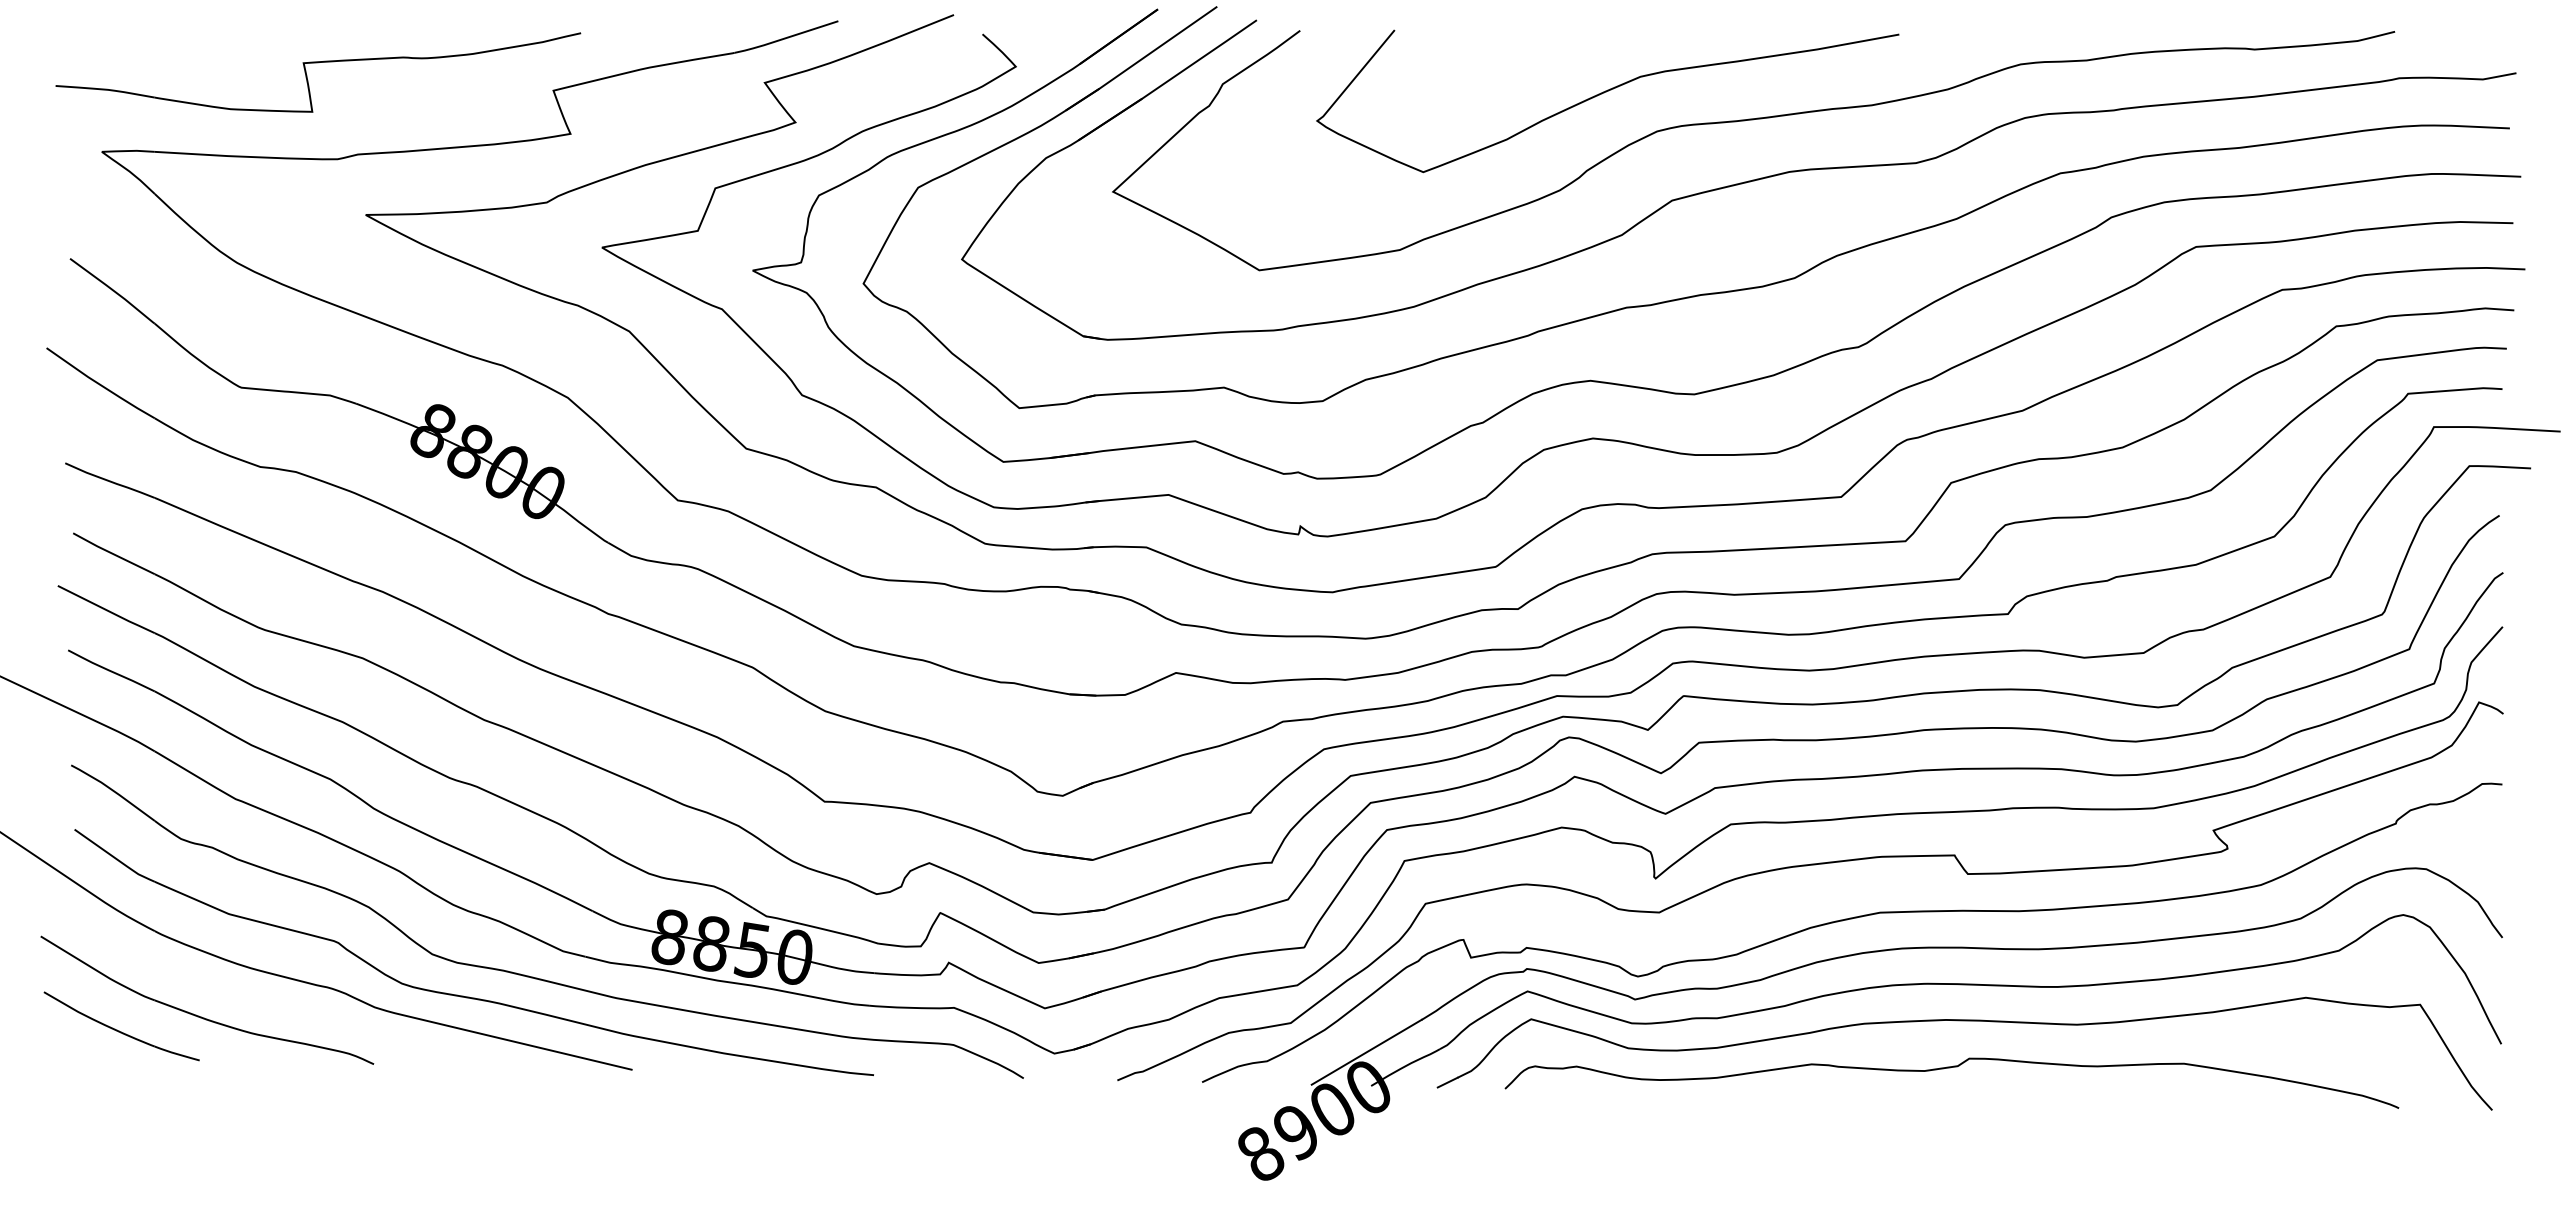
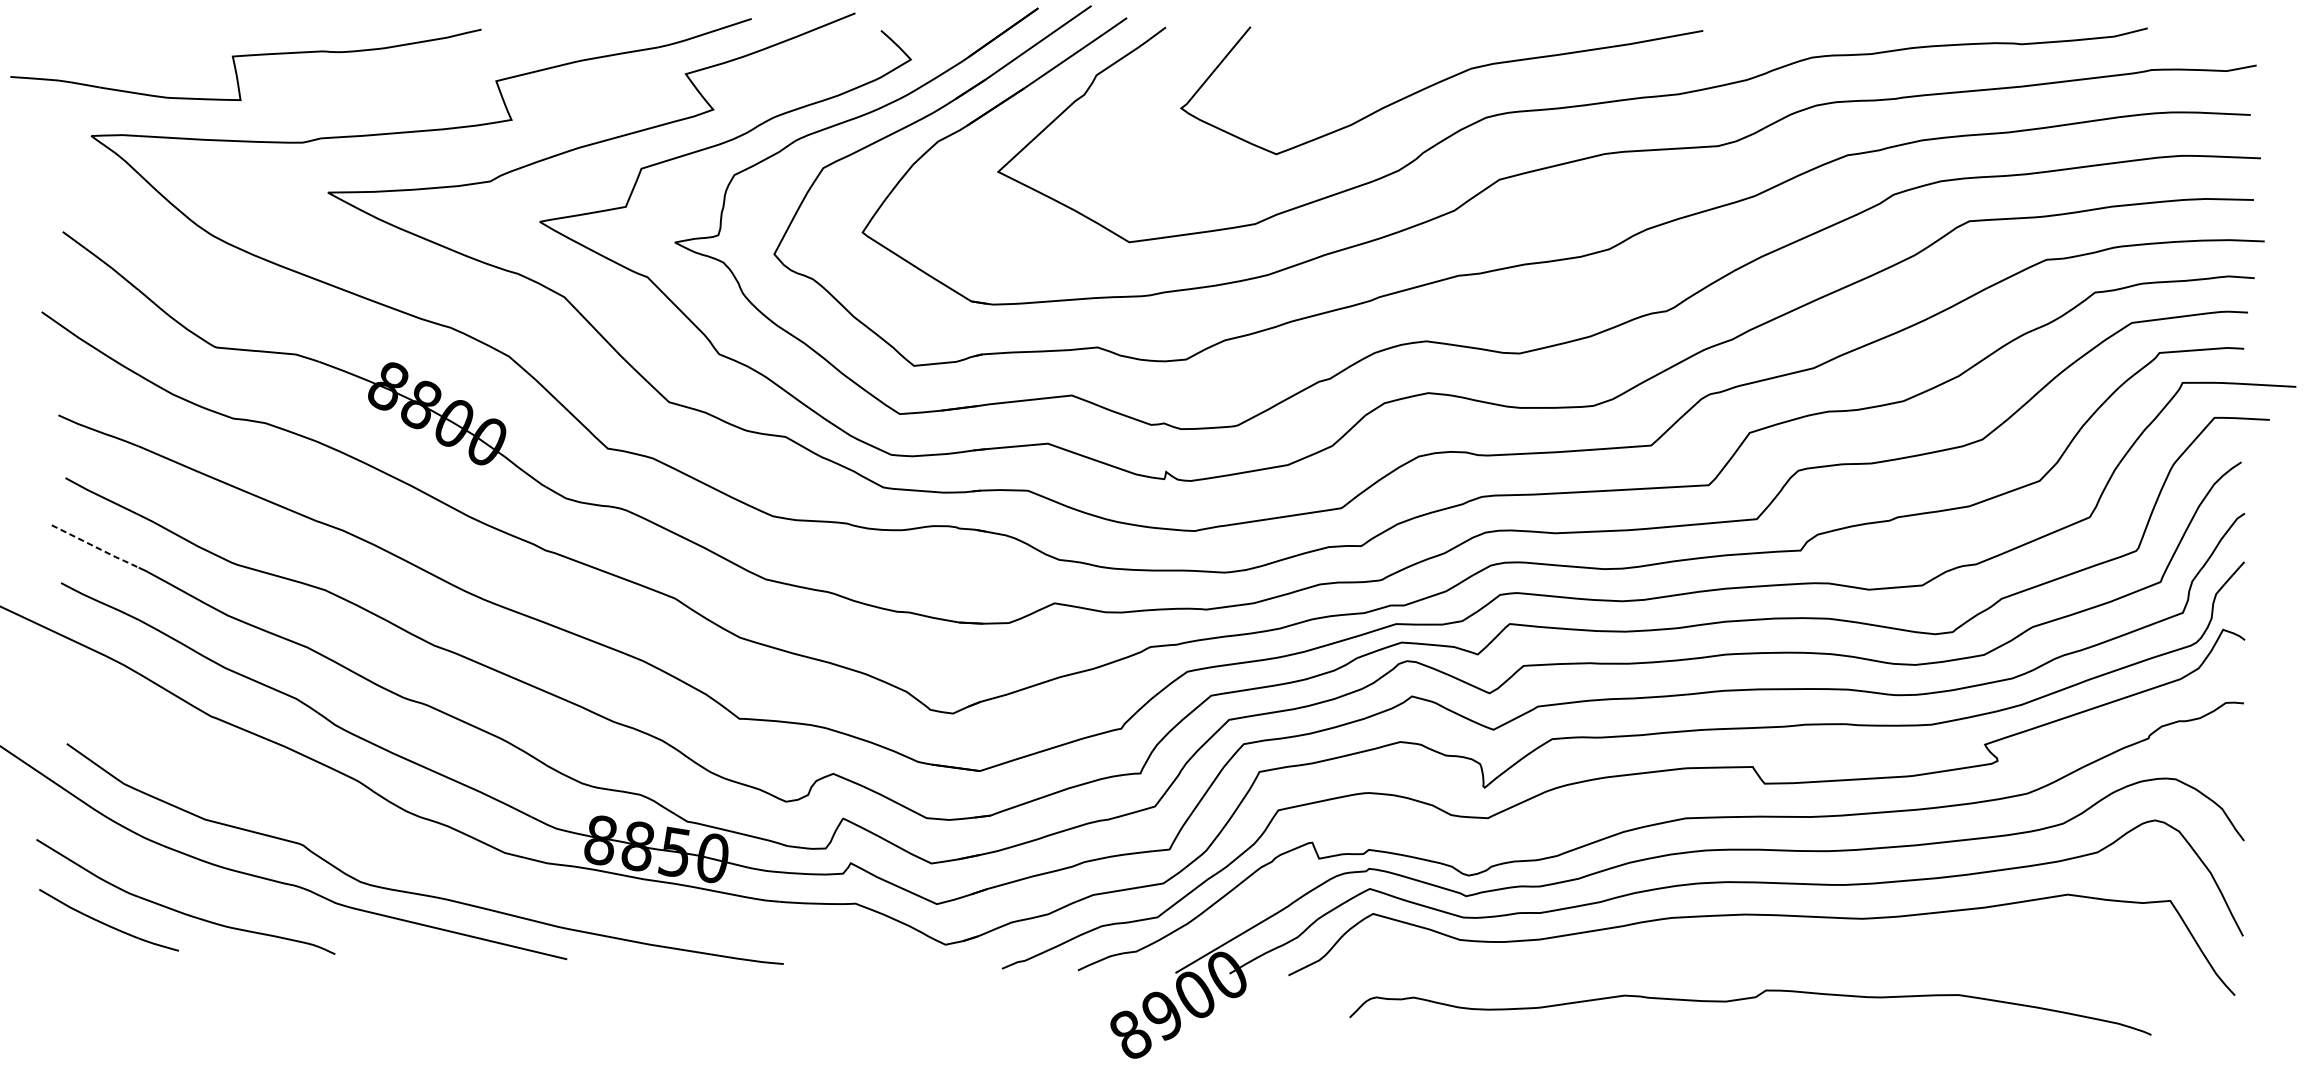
part: (318, 63) -> (246, 56), moved
line: (107, 610) -> (96, 547), solid -> dashed
part: (533, 976) -> (478, 875), removed
curve: (1950, 1068) -> (1749, 999), moved

